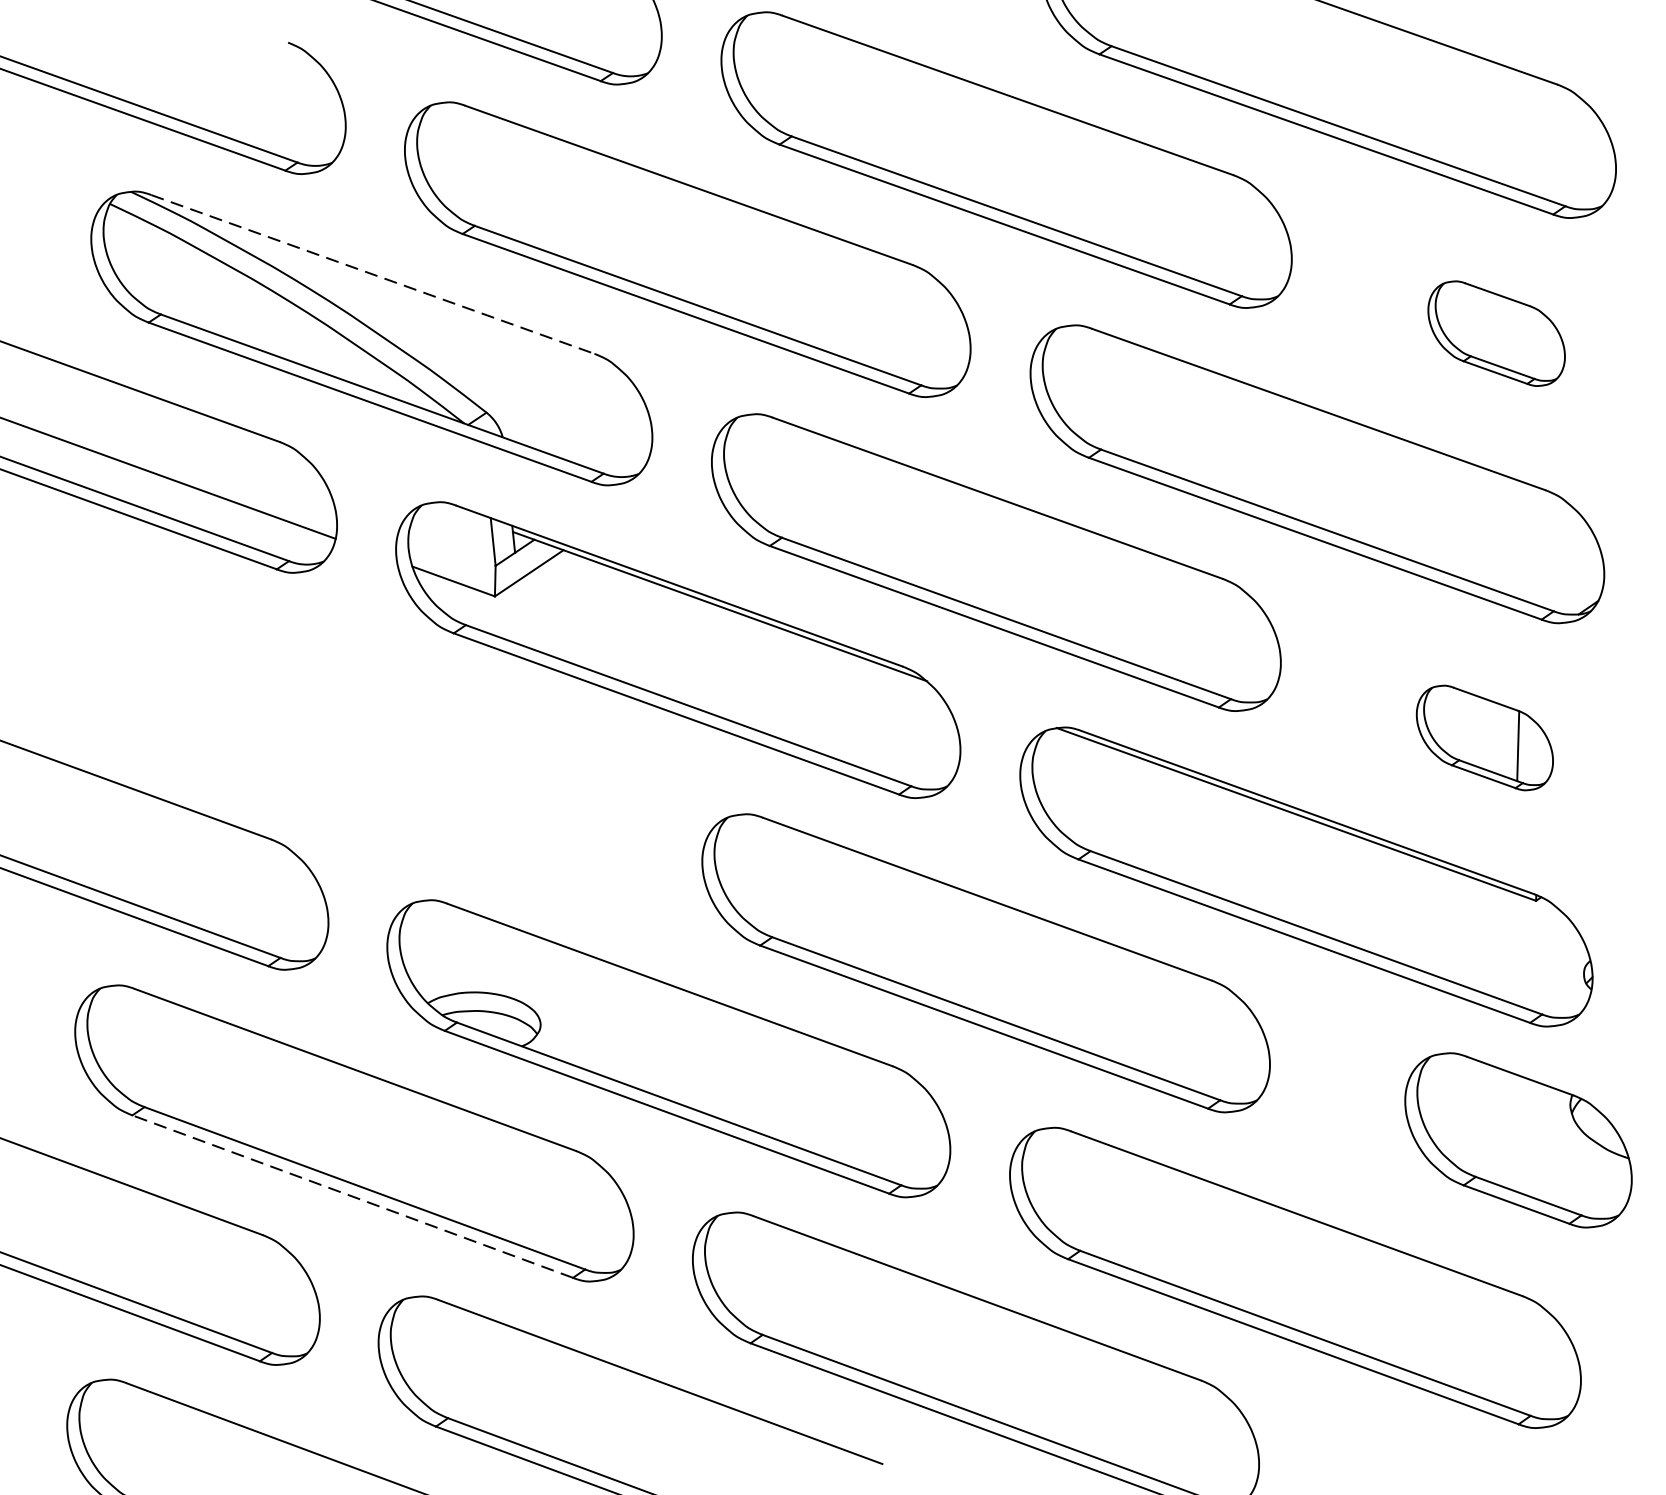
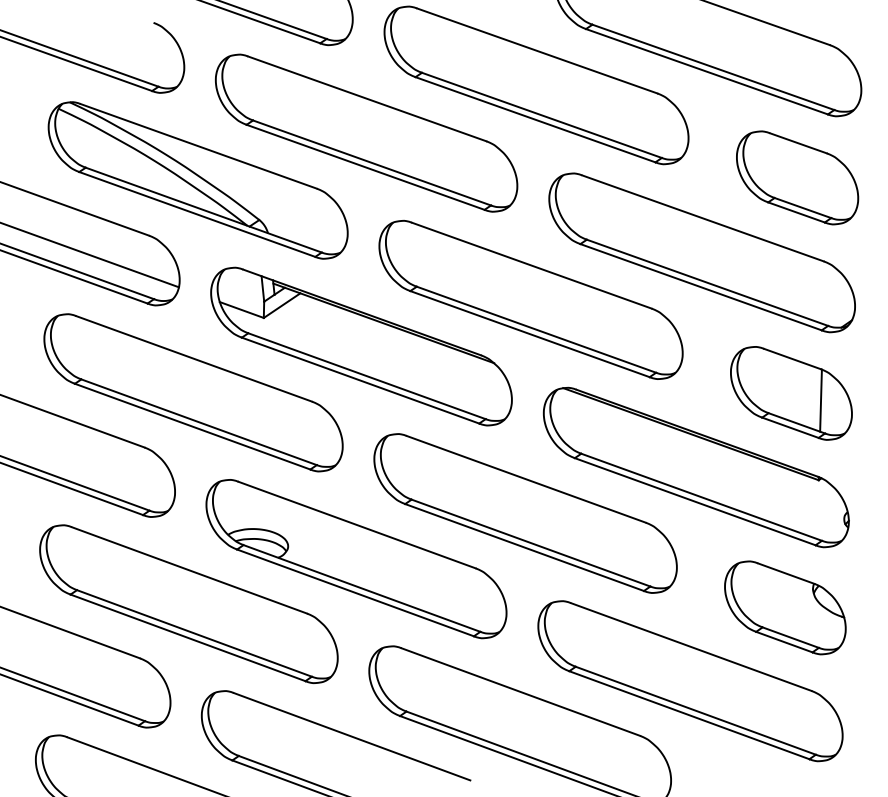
line: (374, 274) -> (199, 146), dashed -> solid
part: (1496, 332) -> (797, 177), size x1.67
part: (363, 736) -> (193, 392), added
part: (1484, 738) -> (791, 393), size x1.67
part: (1518, 1139) -> (785, 607), moved
line: (351, 1195) -> (187, 637), dashed -> solid

